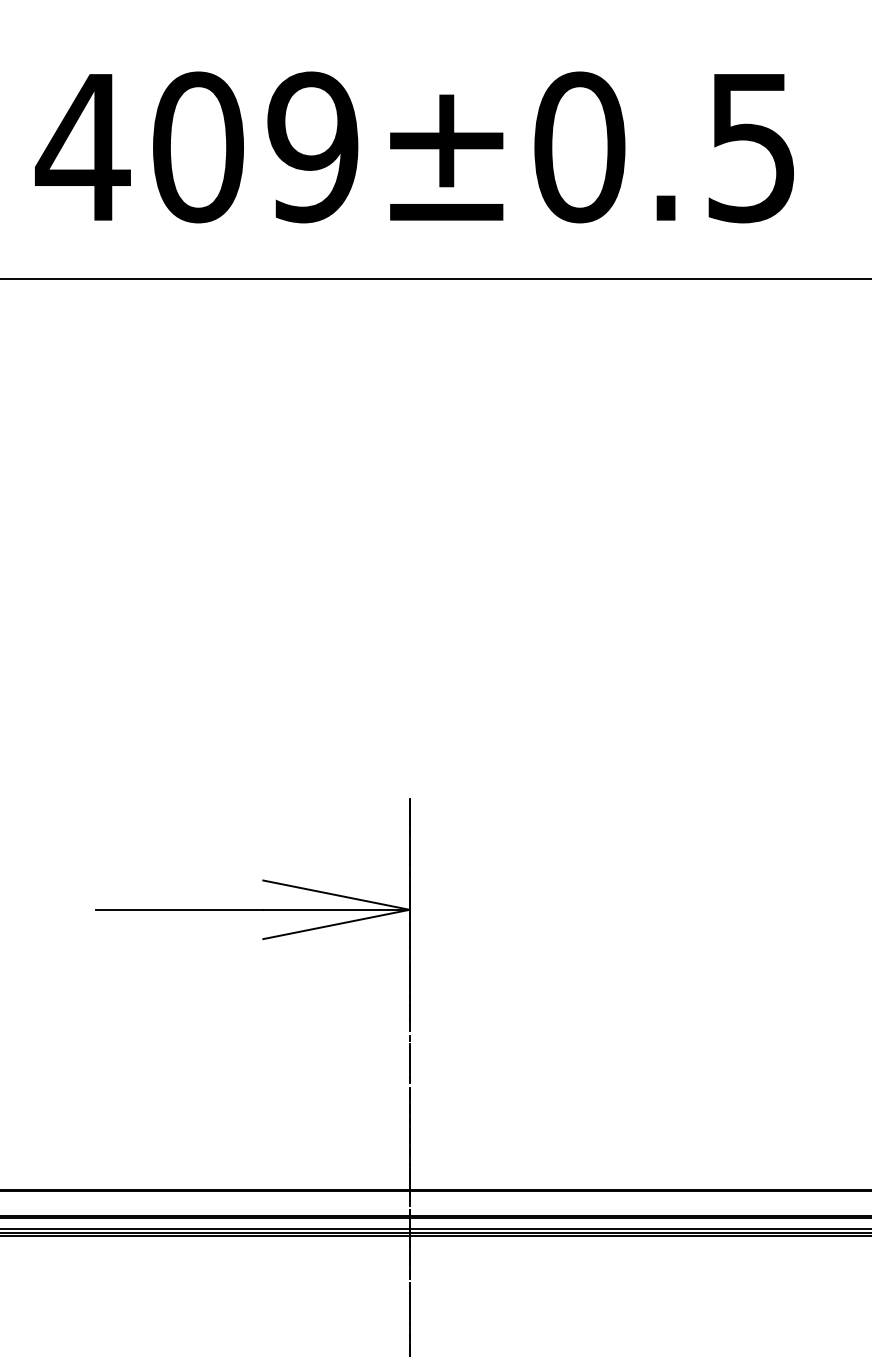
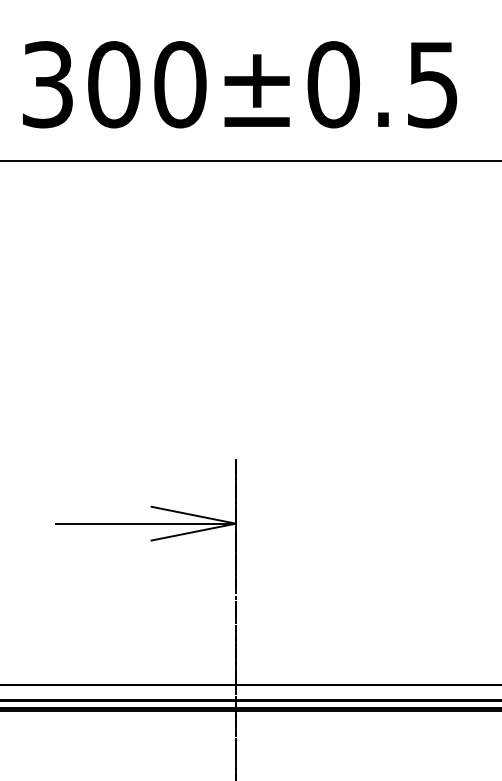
text: (197, 146) -> (113, 84), 409±0.5 -> 300±0.5

